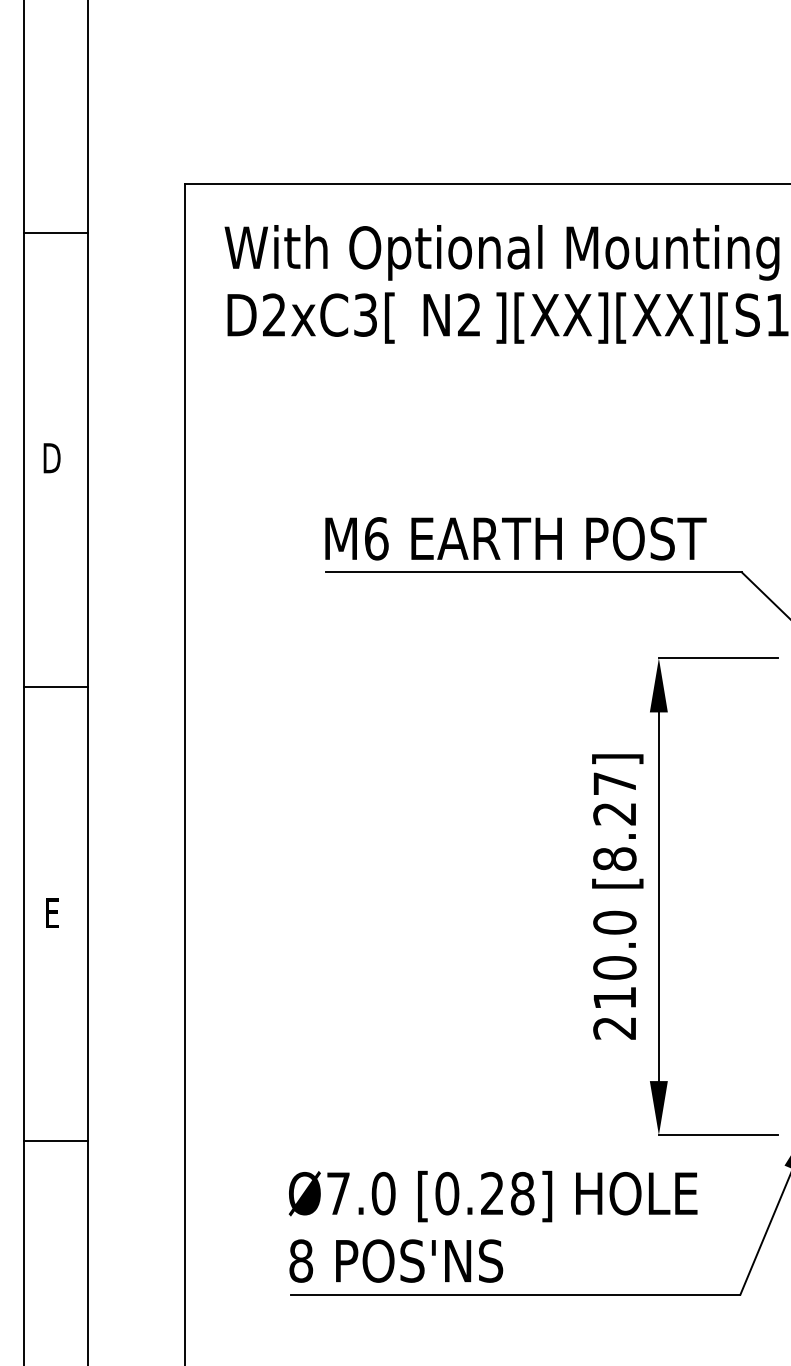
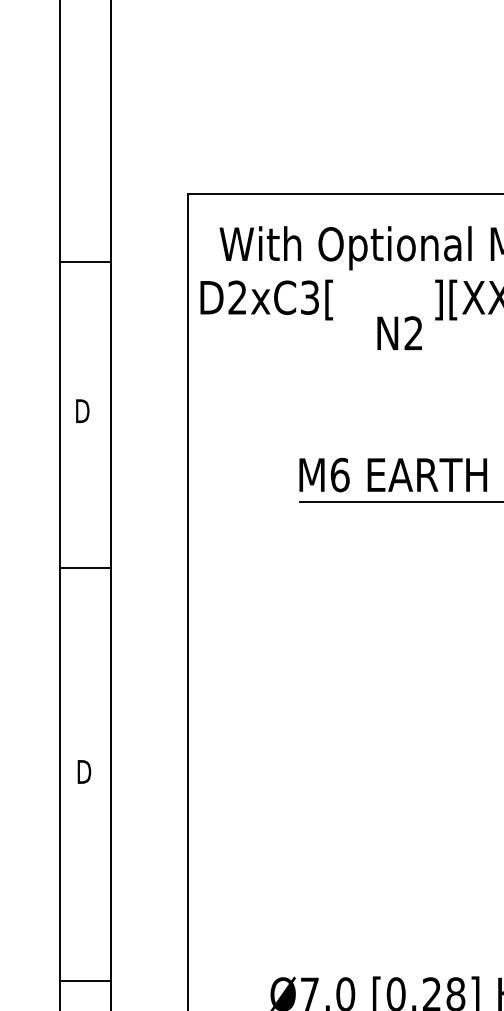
line: (55, 232) -> (85, 262), moved
text: (451, 314) -> (399, 332), moved
text: (310, 317) -> (266, 299), moved
line: (55, 686) -> (85, 568), moved
text: (53, 913) -> (83, 772), E -> D
line: (55, 1140) -> (85, 980), moved

